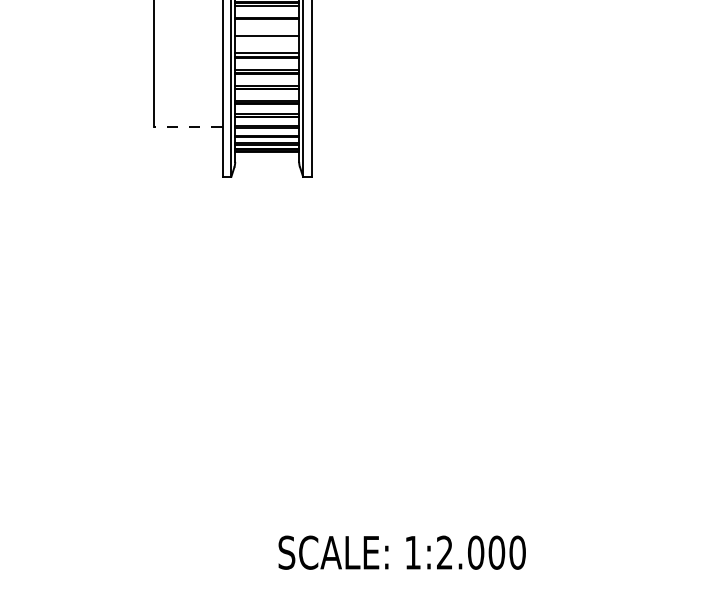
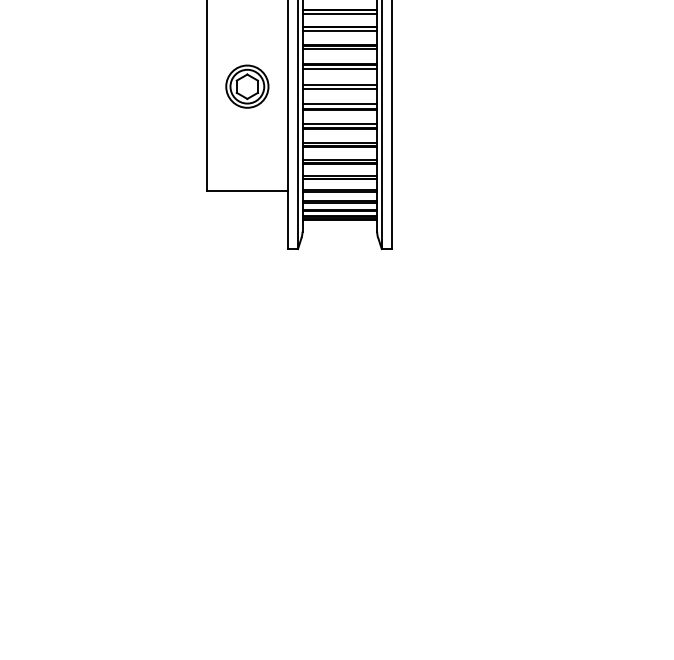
line: (267, 22) -> (340, 68), added
part: (187, 37) -> (246, 86), added
line: (267, 39) -> (340, 88), added
line: (188, 126) -> (248, 190), dashed -> solid

